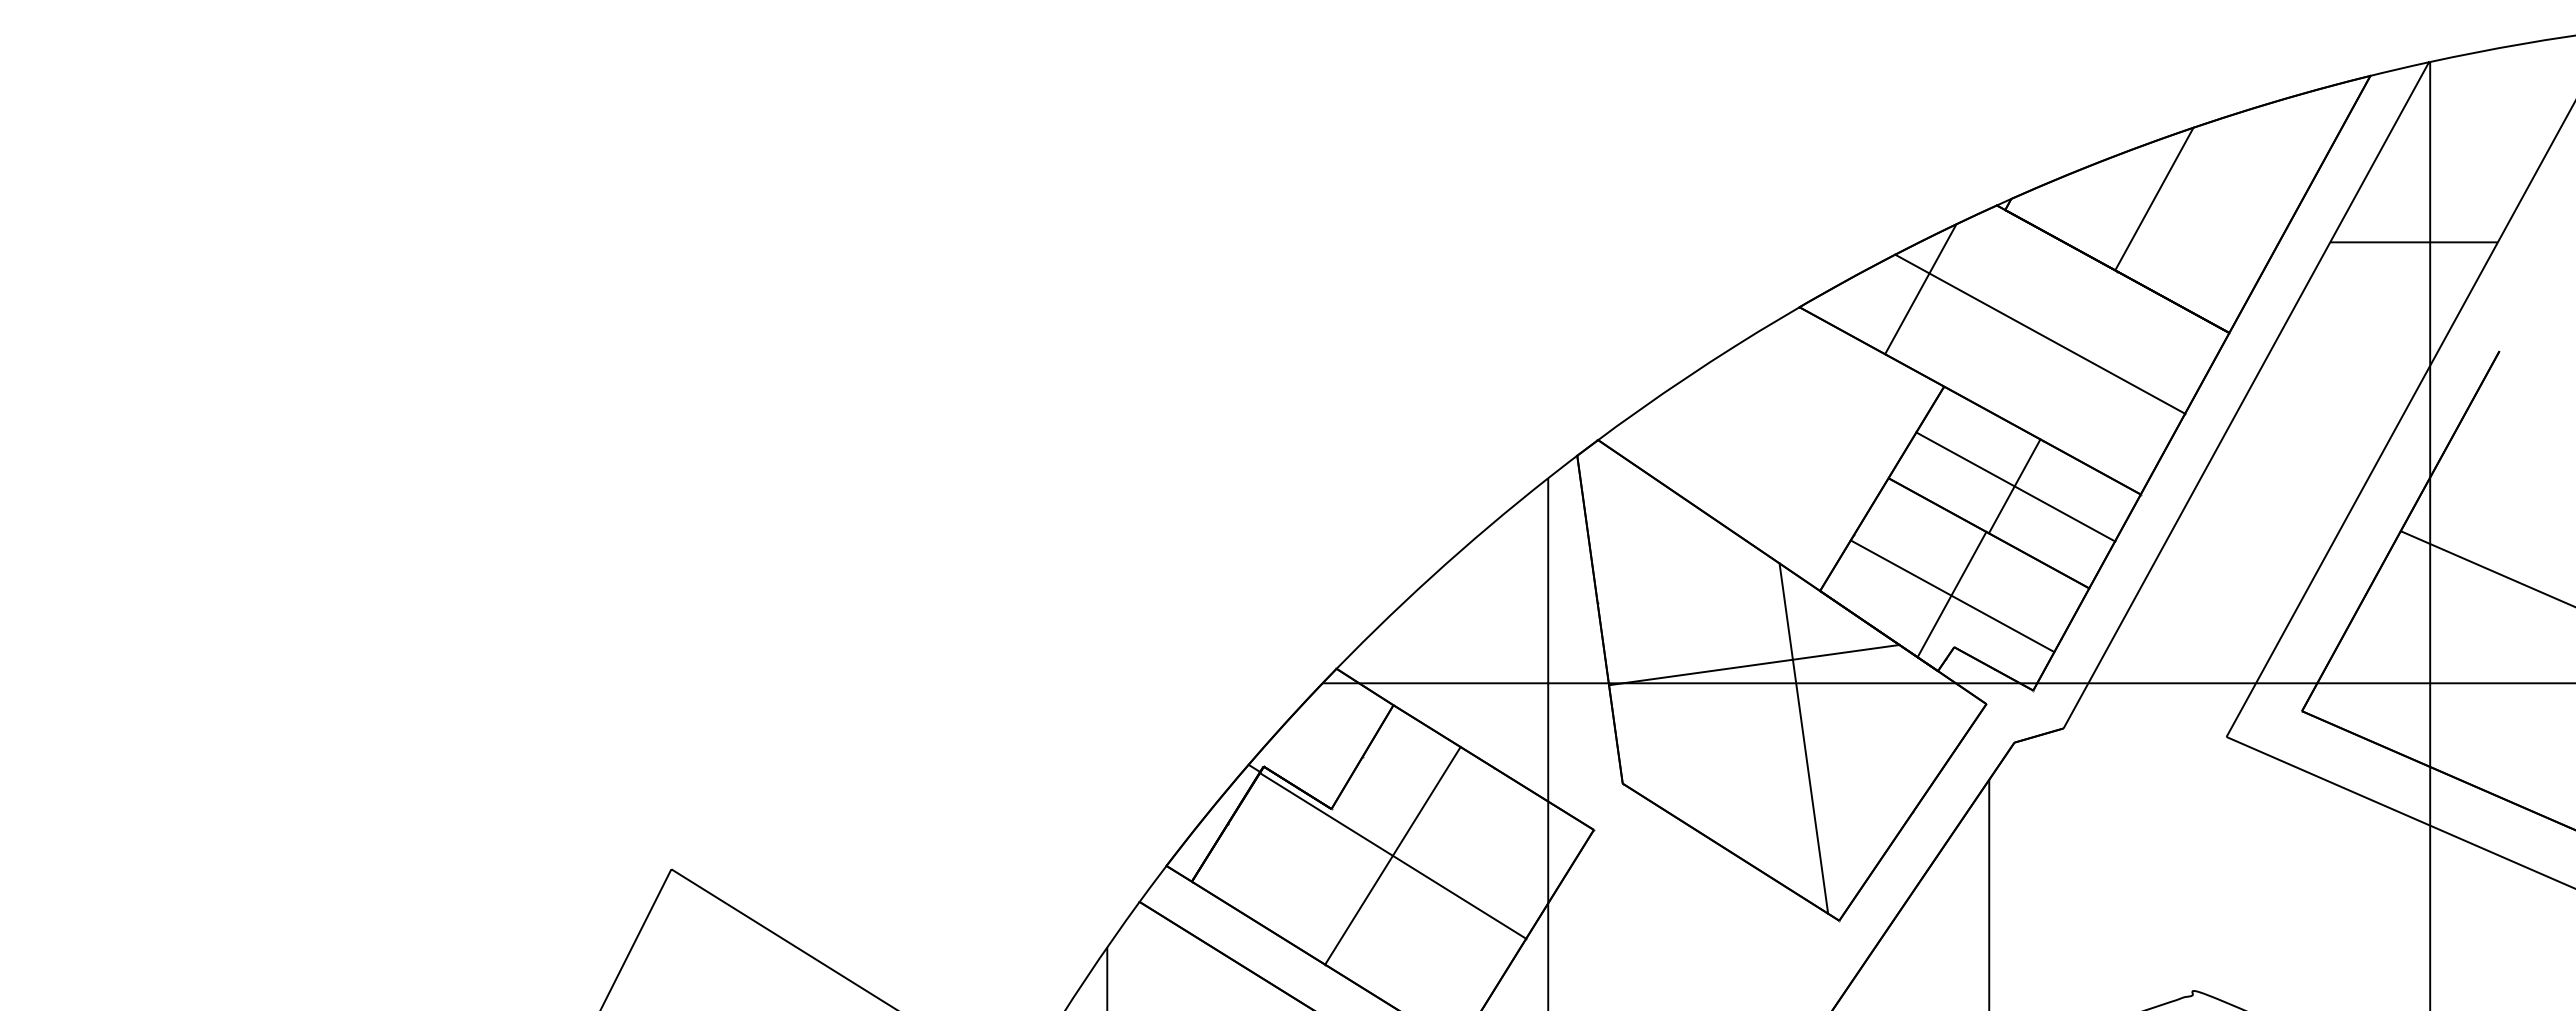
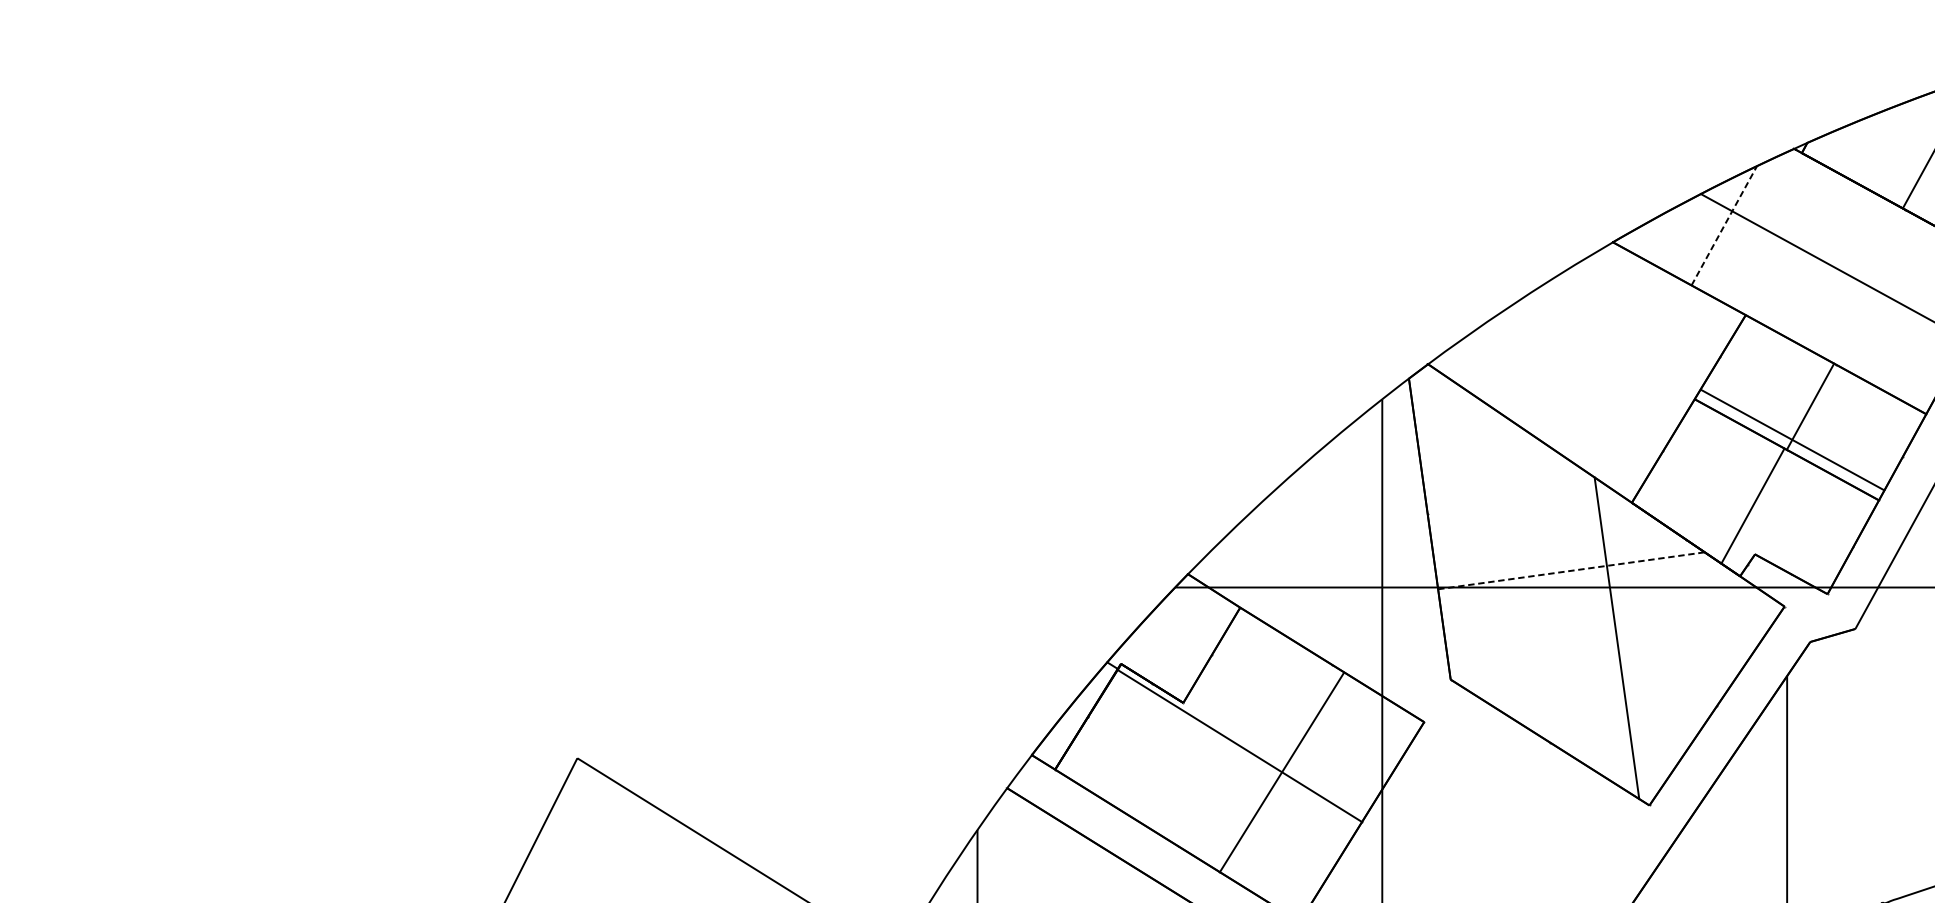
line: (1921, 288) -> (1724, 225), solid -> dashed
line: (2015, 486) -> (1792, 439), moved
line: (1952, 596) -> (1753, 507), removed
line: (1754, 665) -> (1571, 571), solid -> dashed
line: (1392, 855) -> (1281, 772), moved

